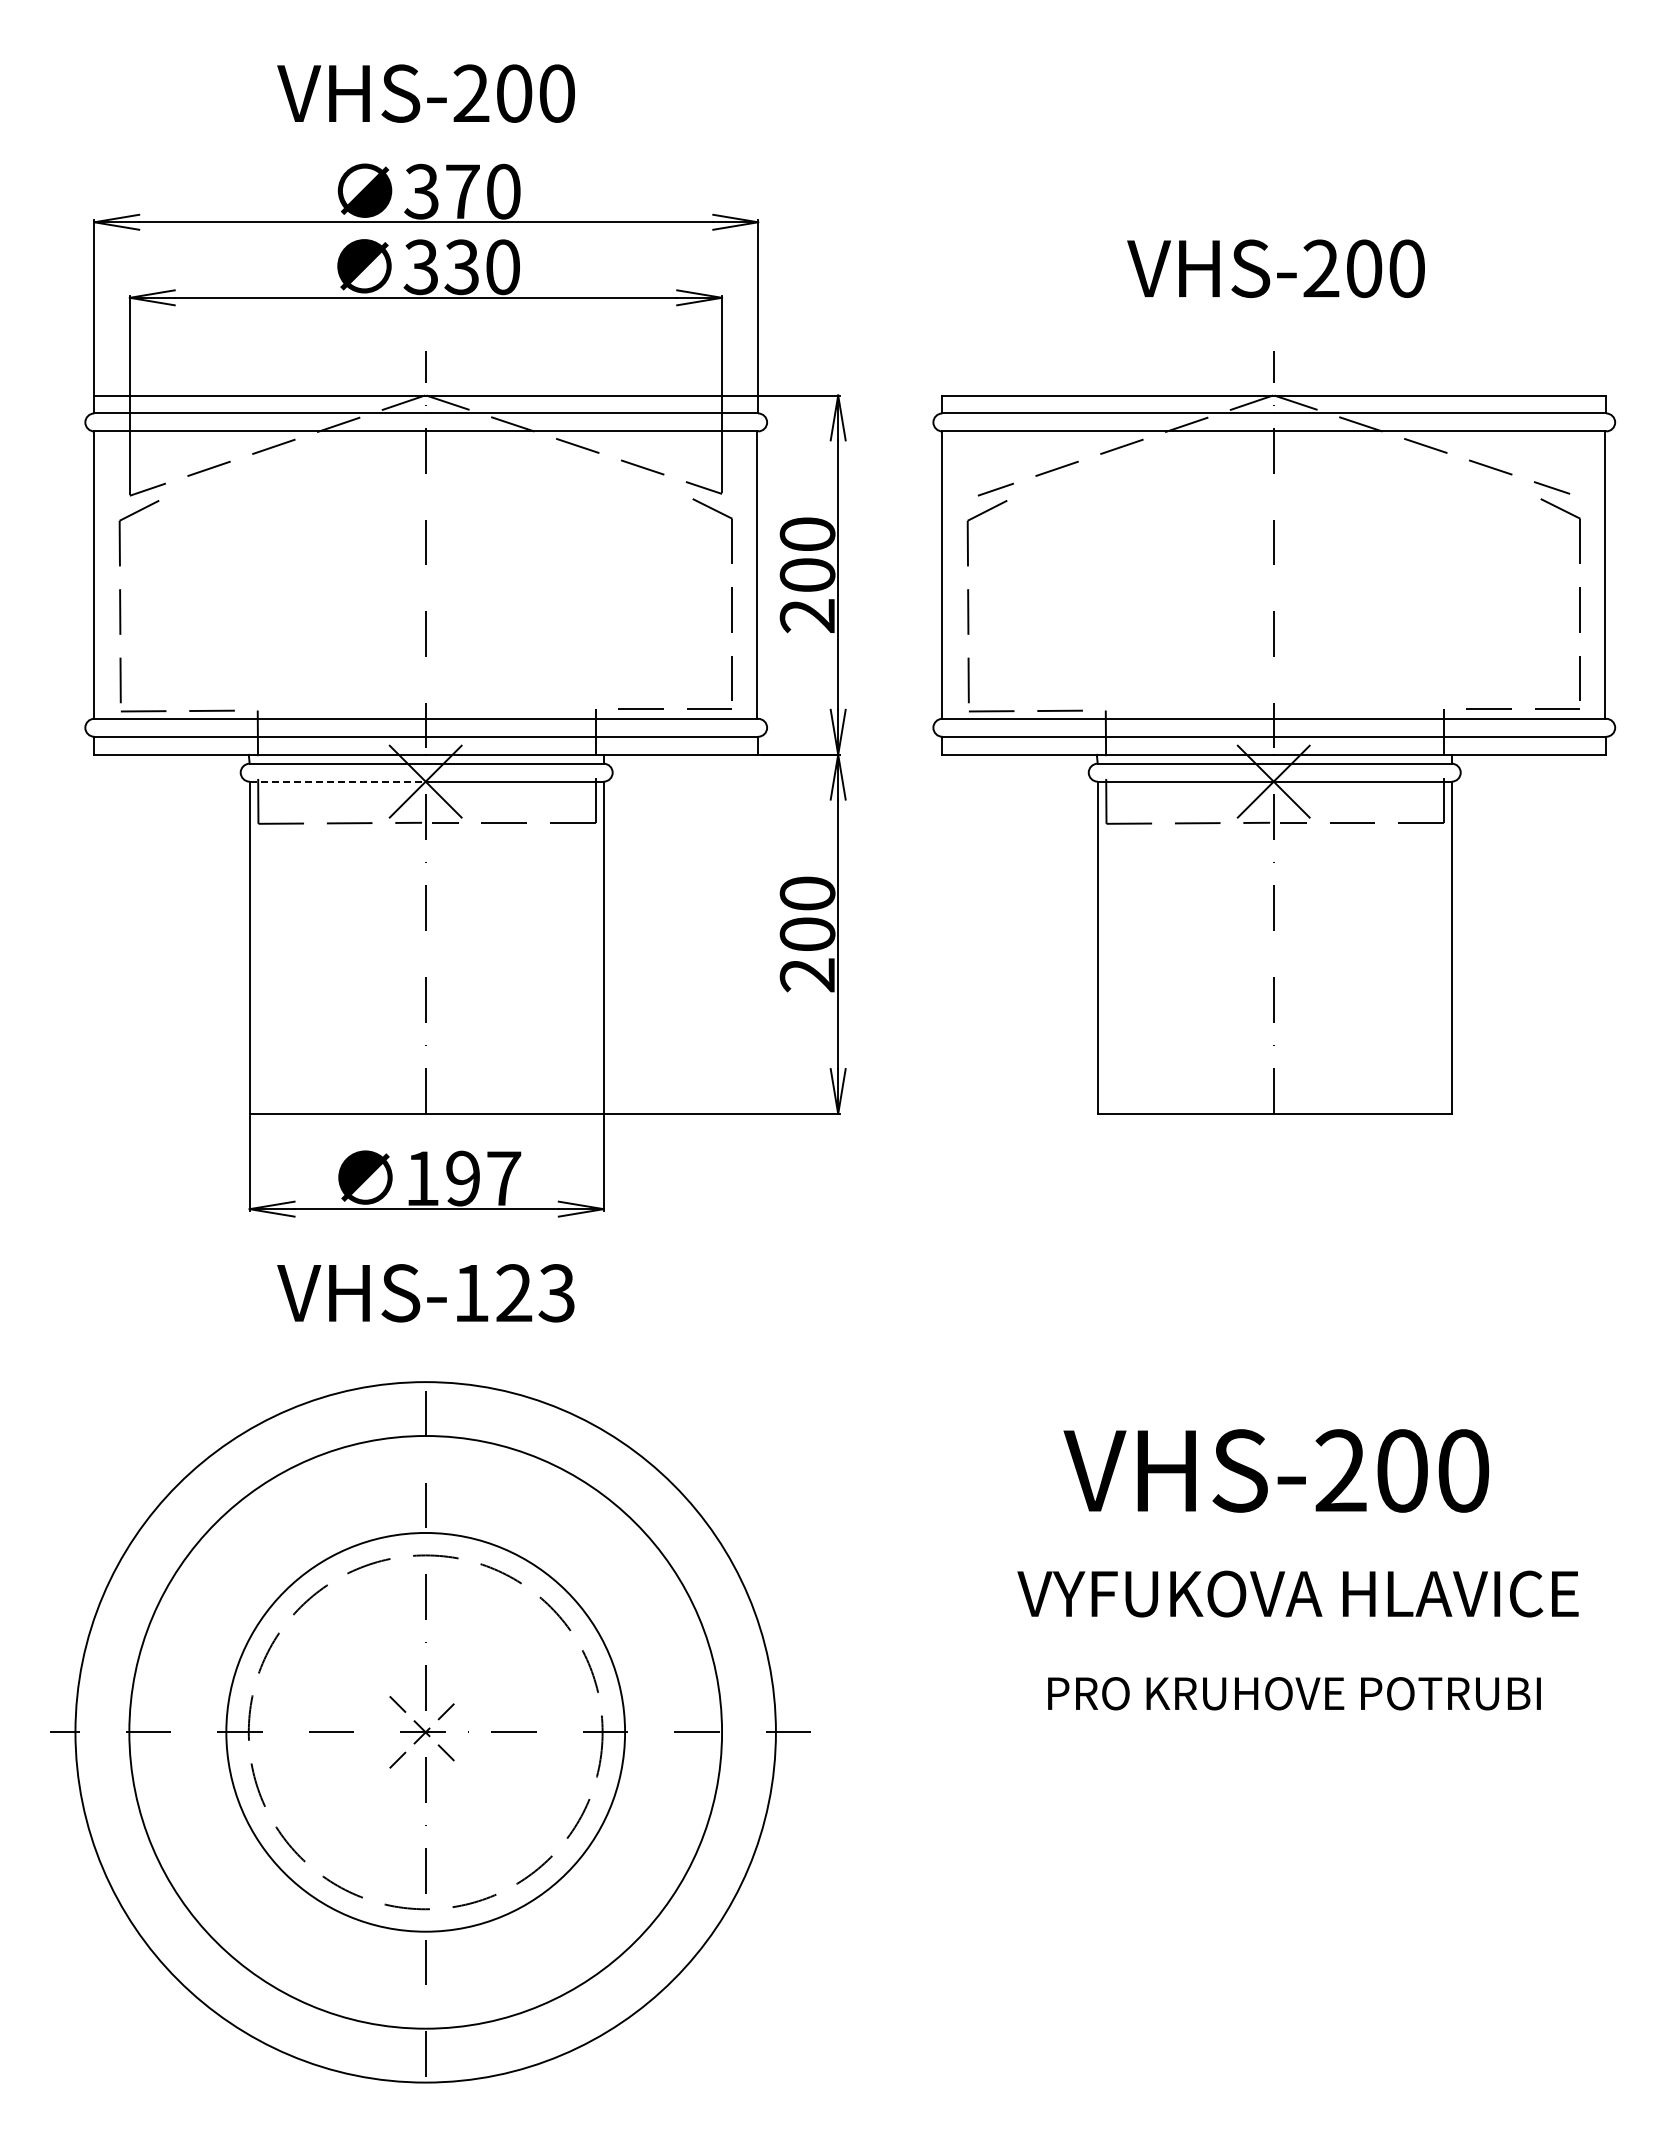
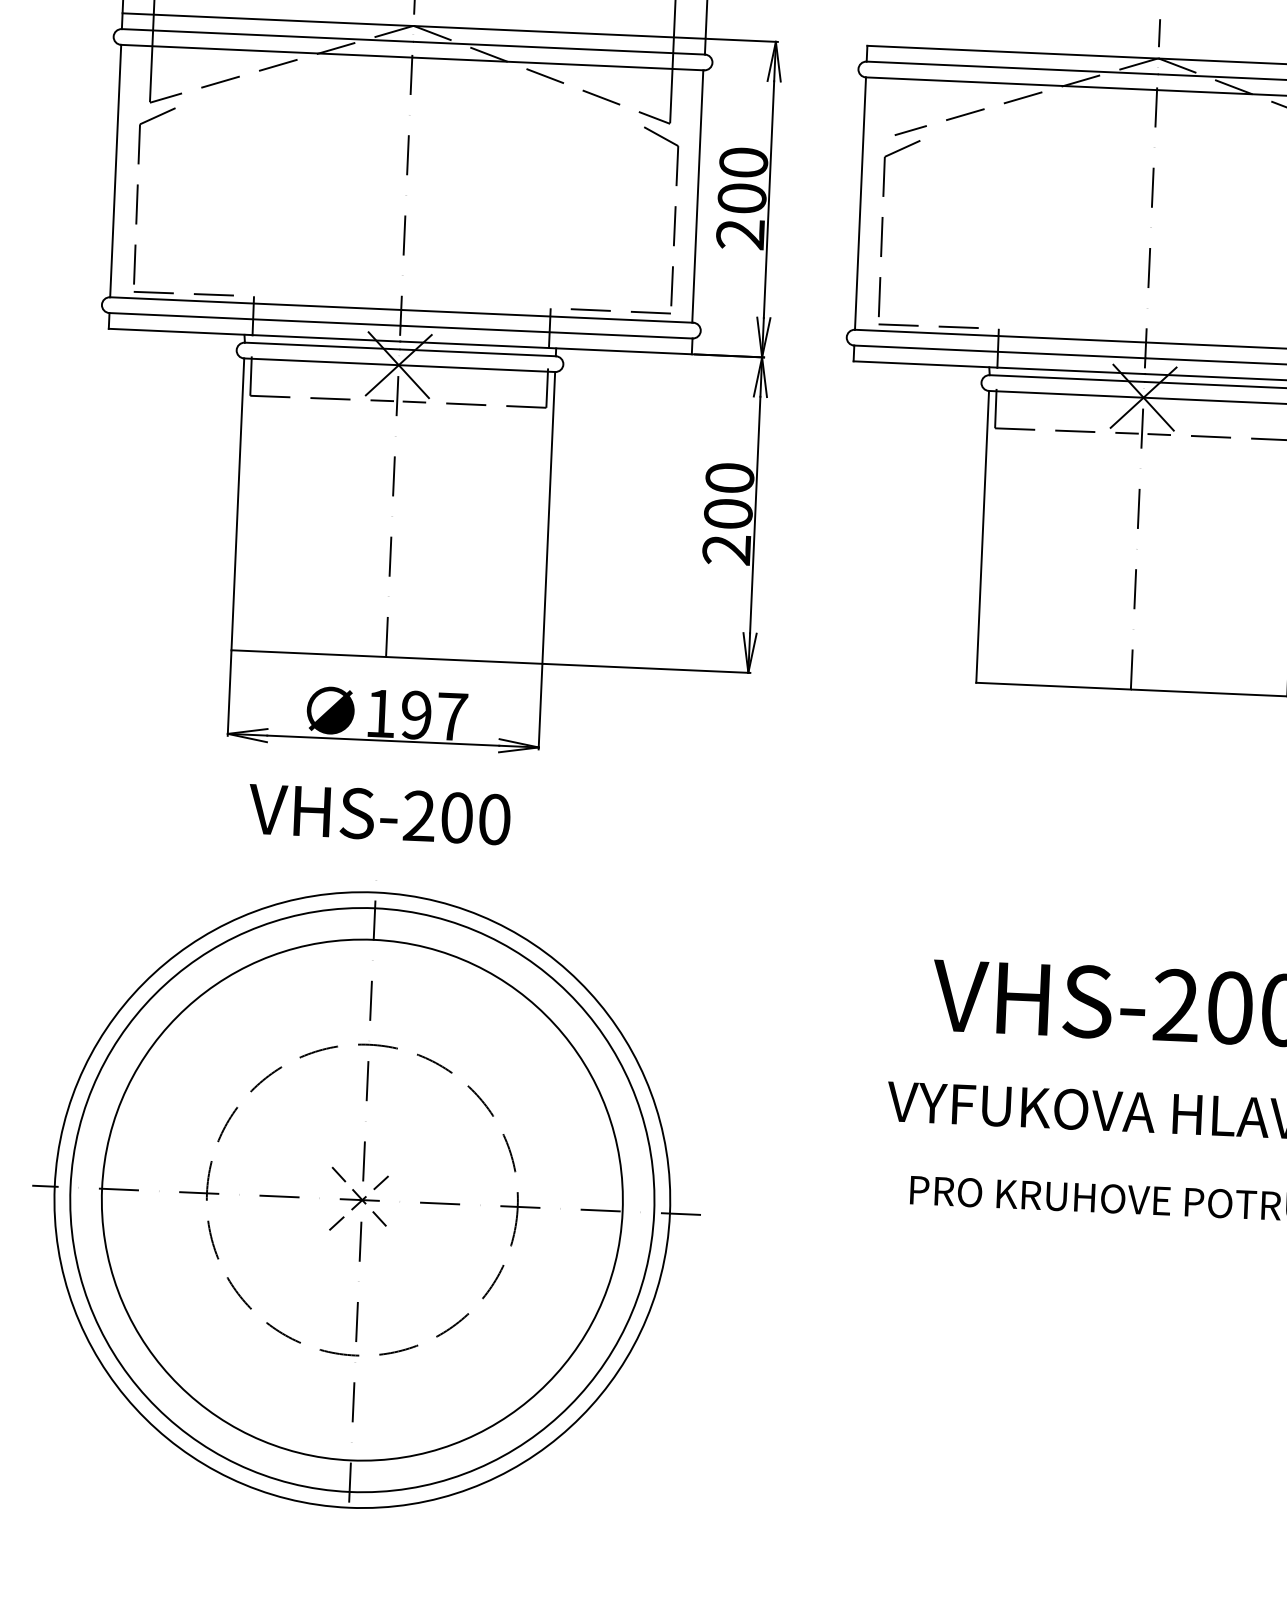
line: (338, 781) -> (322, 361), dashed -> solid
text: (513, 1293) -> (456, 818), VHS-123 -> VHS-200
circle: (425, 1732) -> (362, 1200), size x1.67

